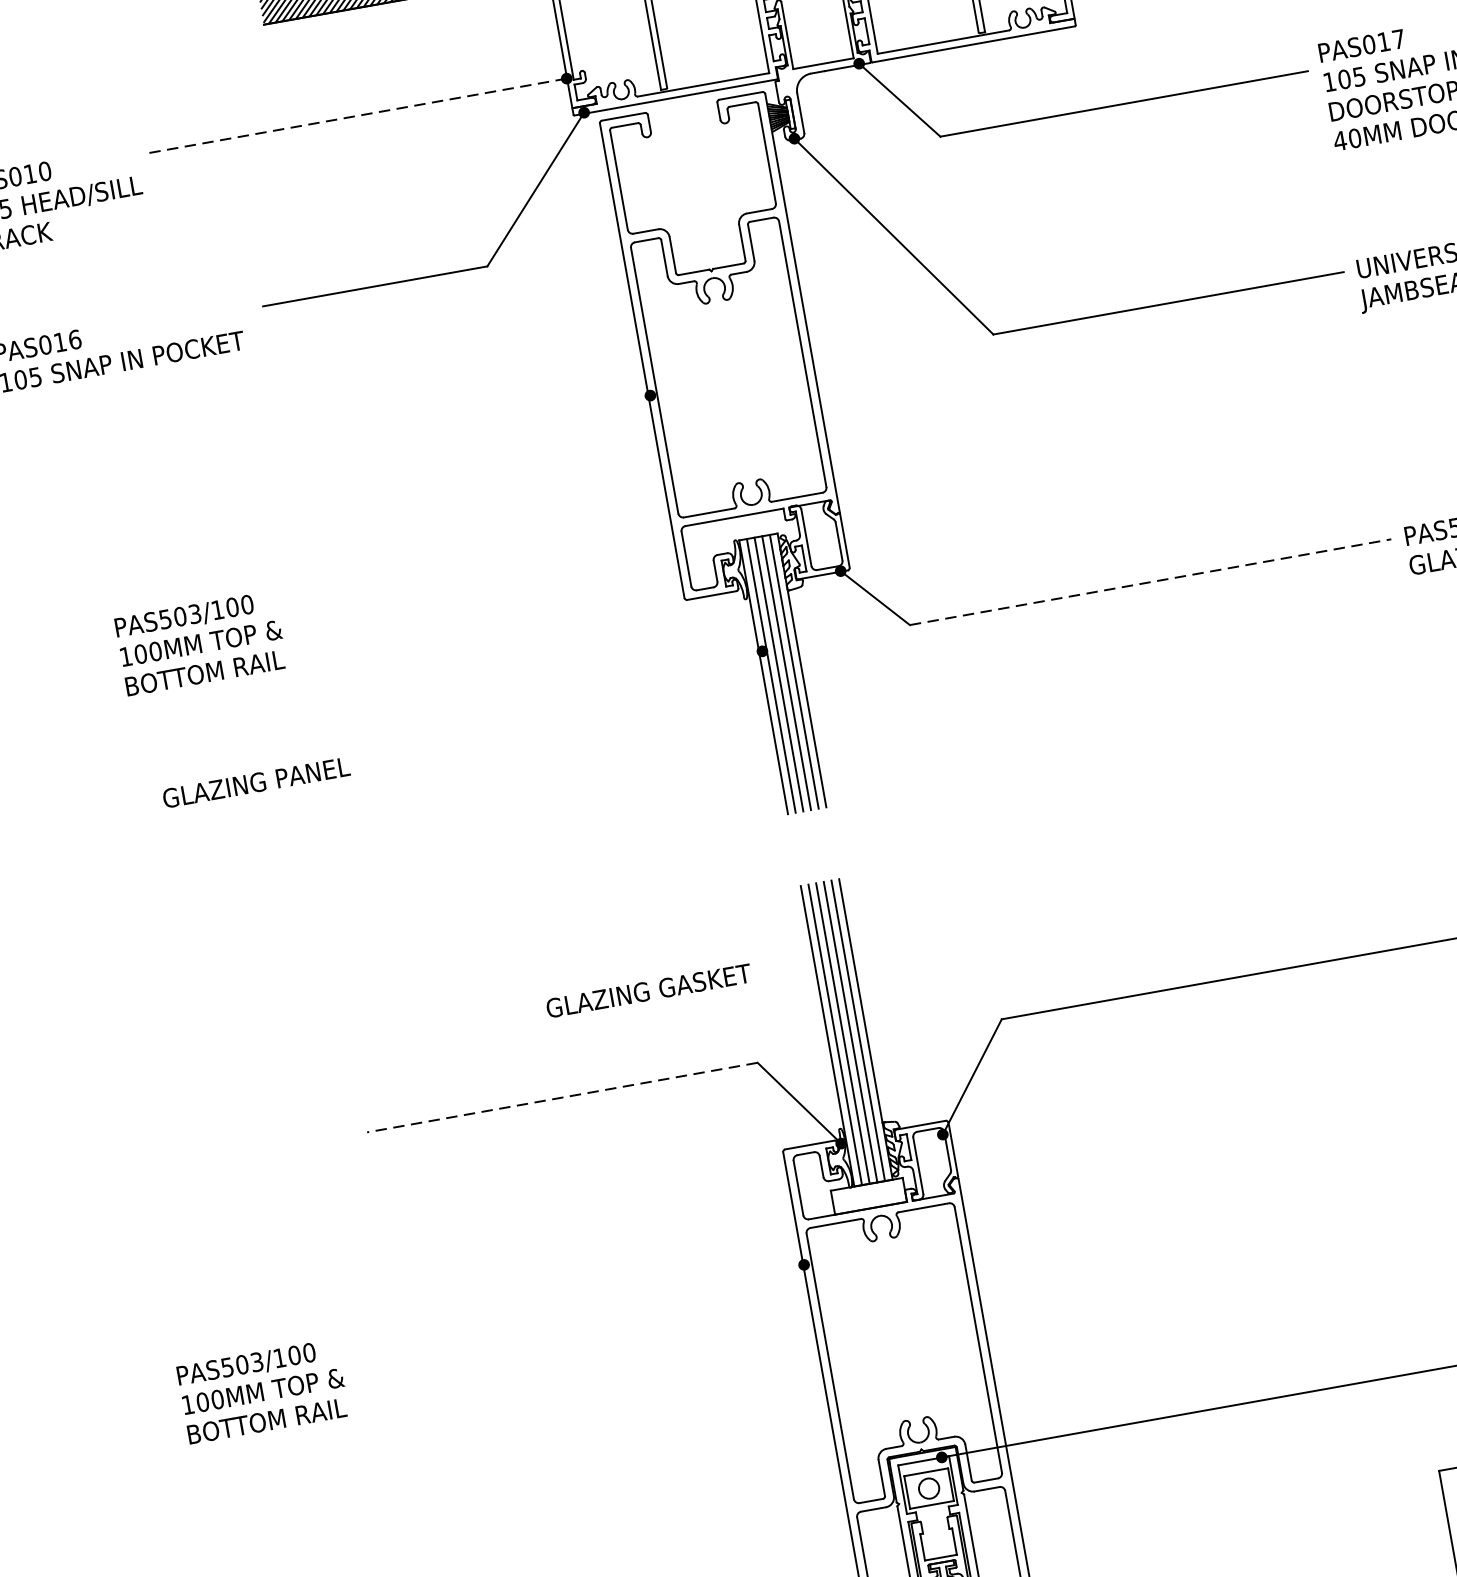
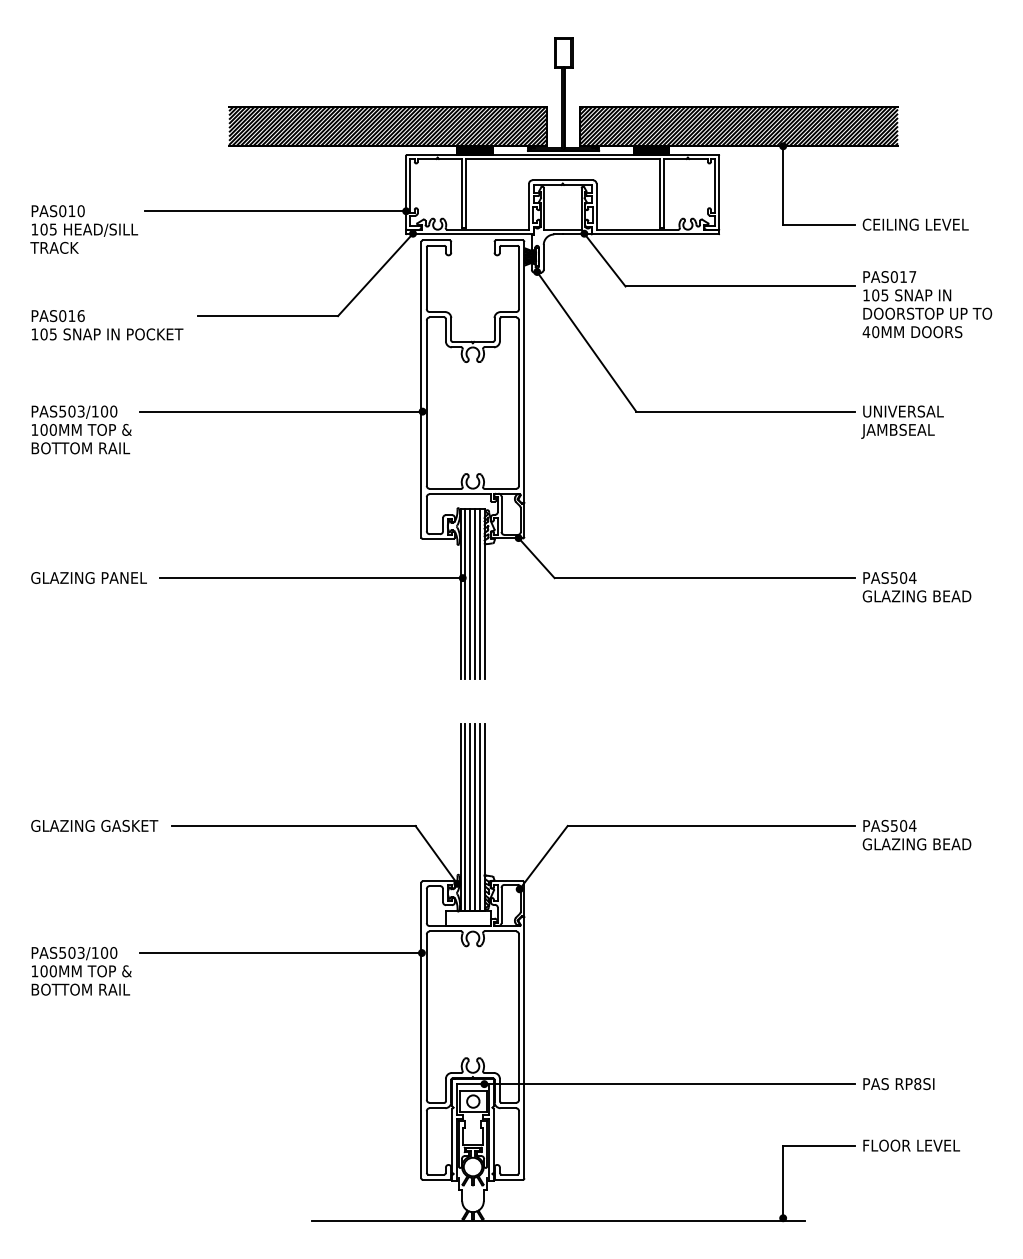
line: (357, 116) -> (275, 211), dashed -> solid
line: (423, 435) -> (281, 411), added
line: (1150, 582) -> (704, 578), dashed -> solid
text: (200, 642) -> (81, 429), moved
line: (518, 695) -> (310, 578), added
text: (255, 782) -> (88, 577), moved
text: (648, 990) -> (94, 825), moved
line: (561, 1098) -> (293, 826), dashed -> solid
line: (577, 1306) -> (280, 953), added

